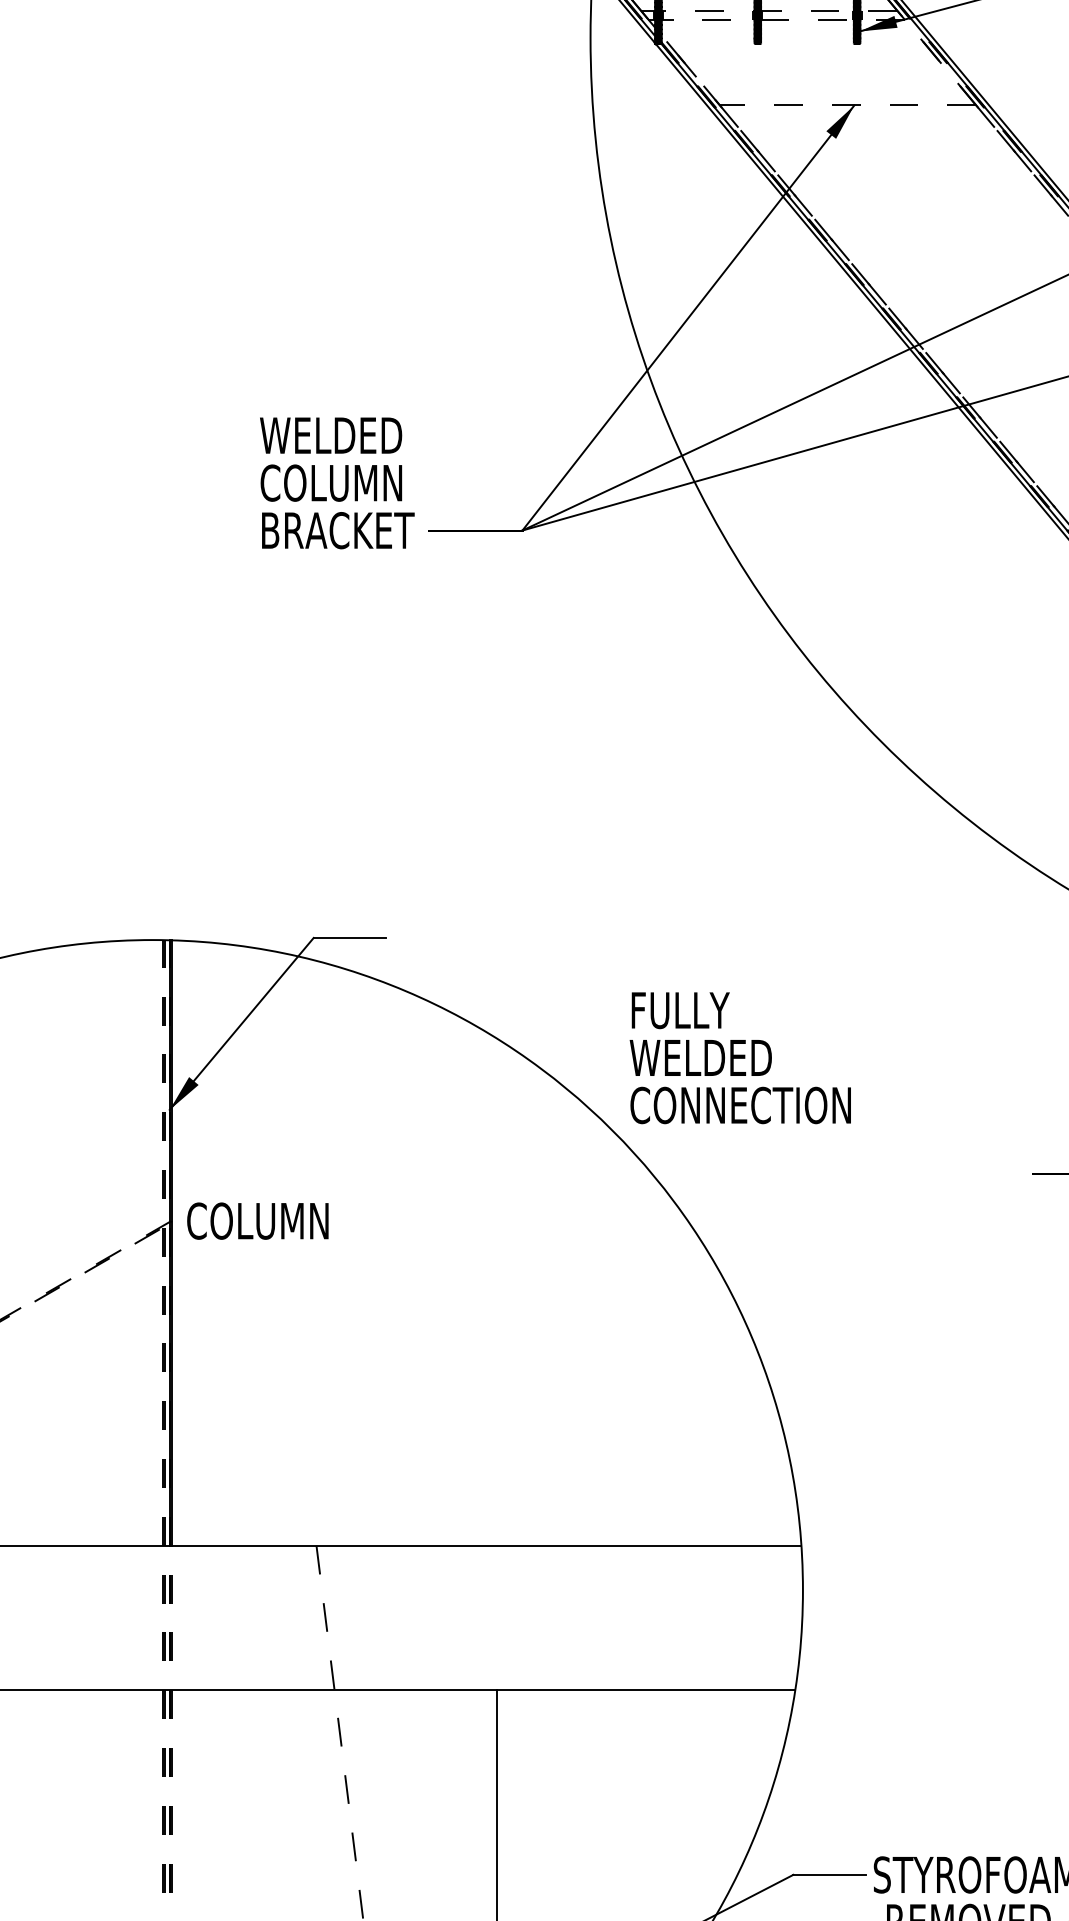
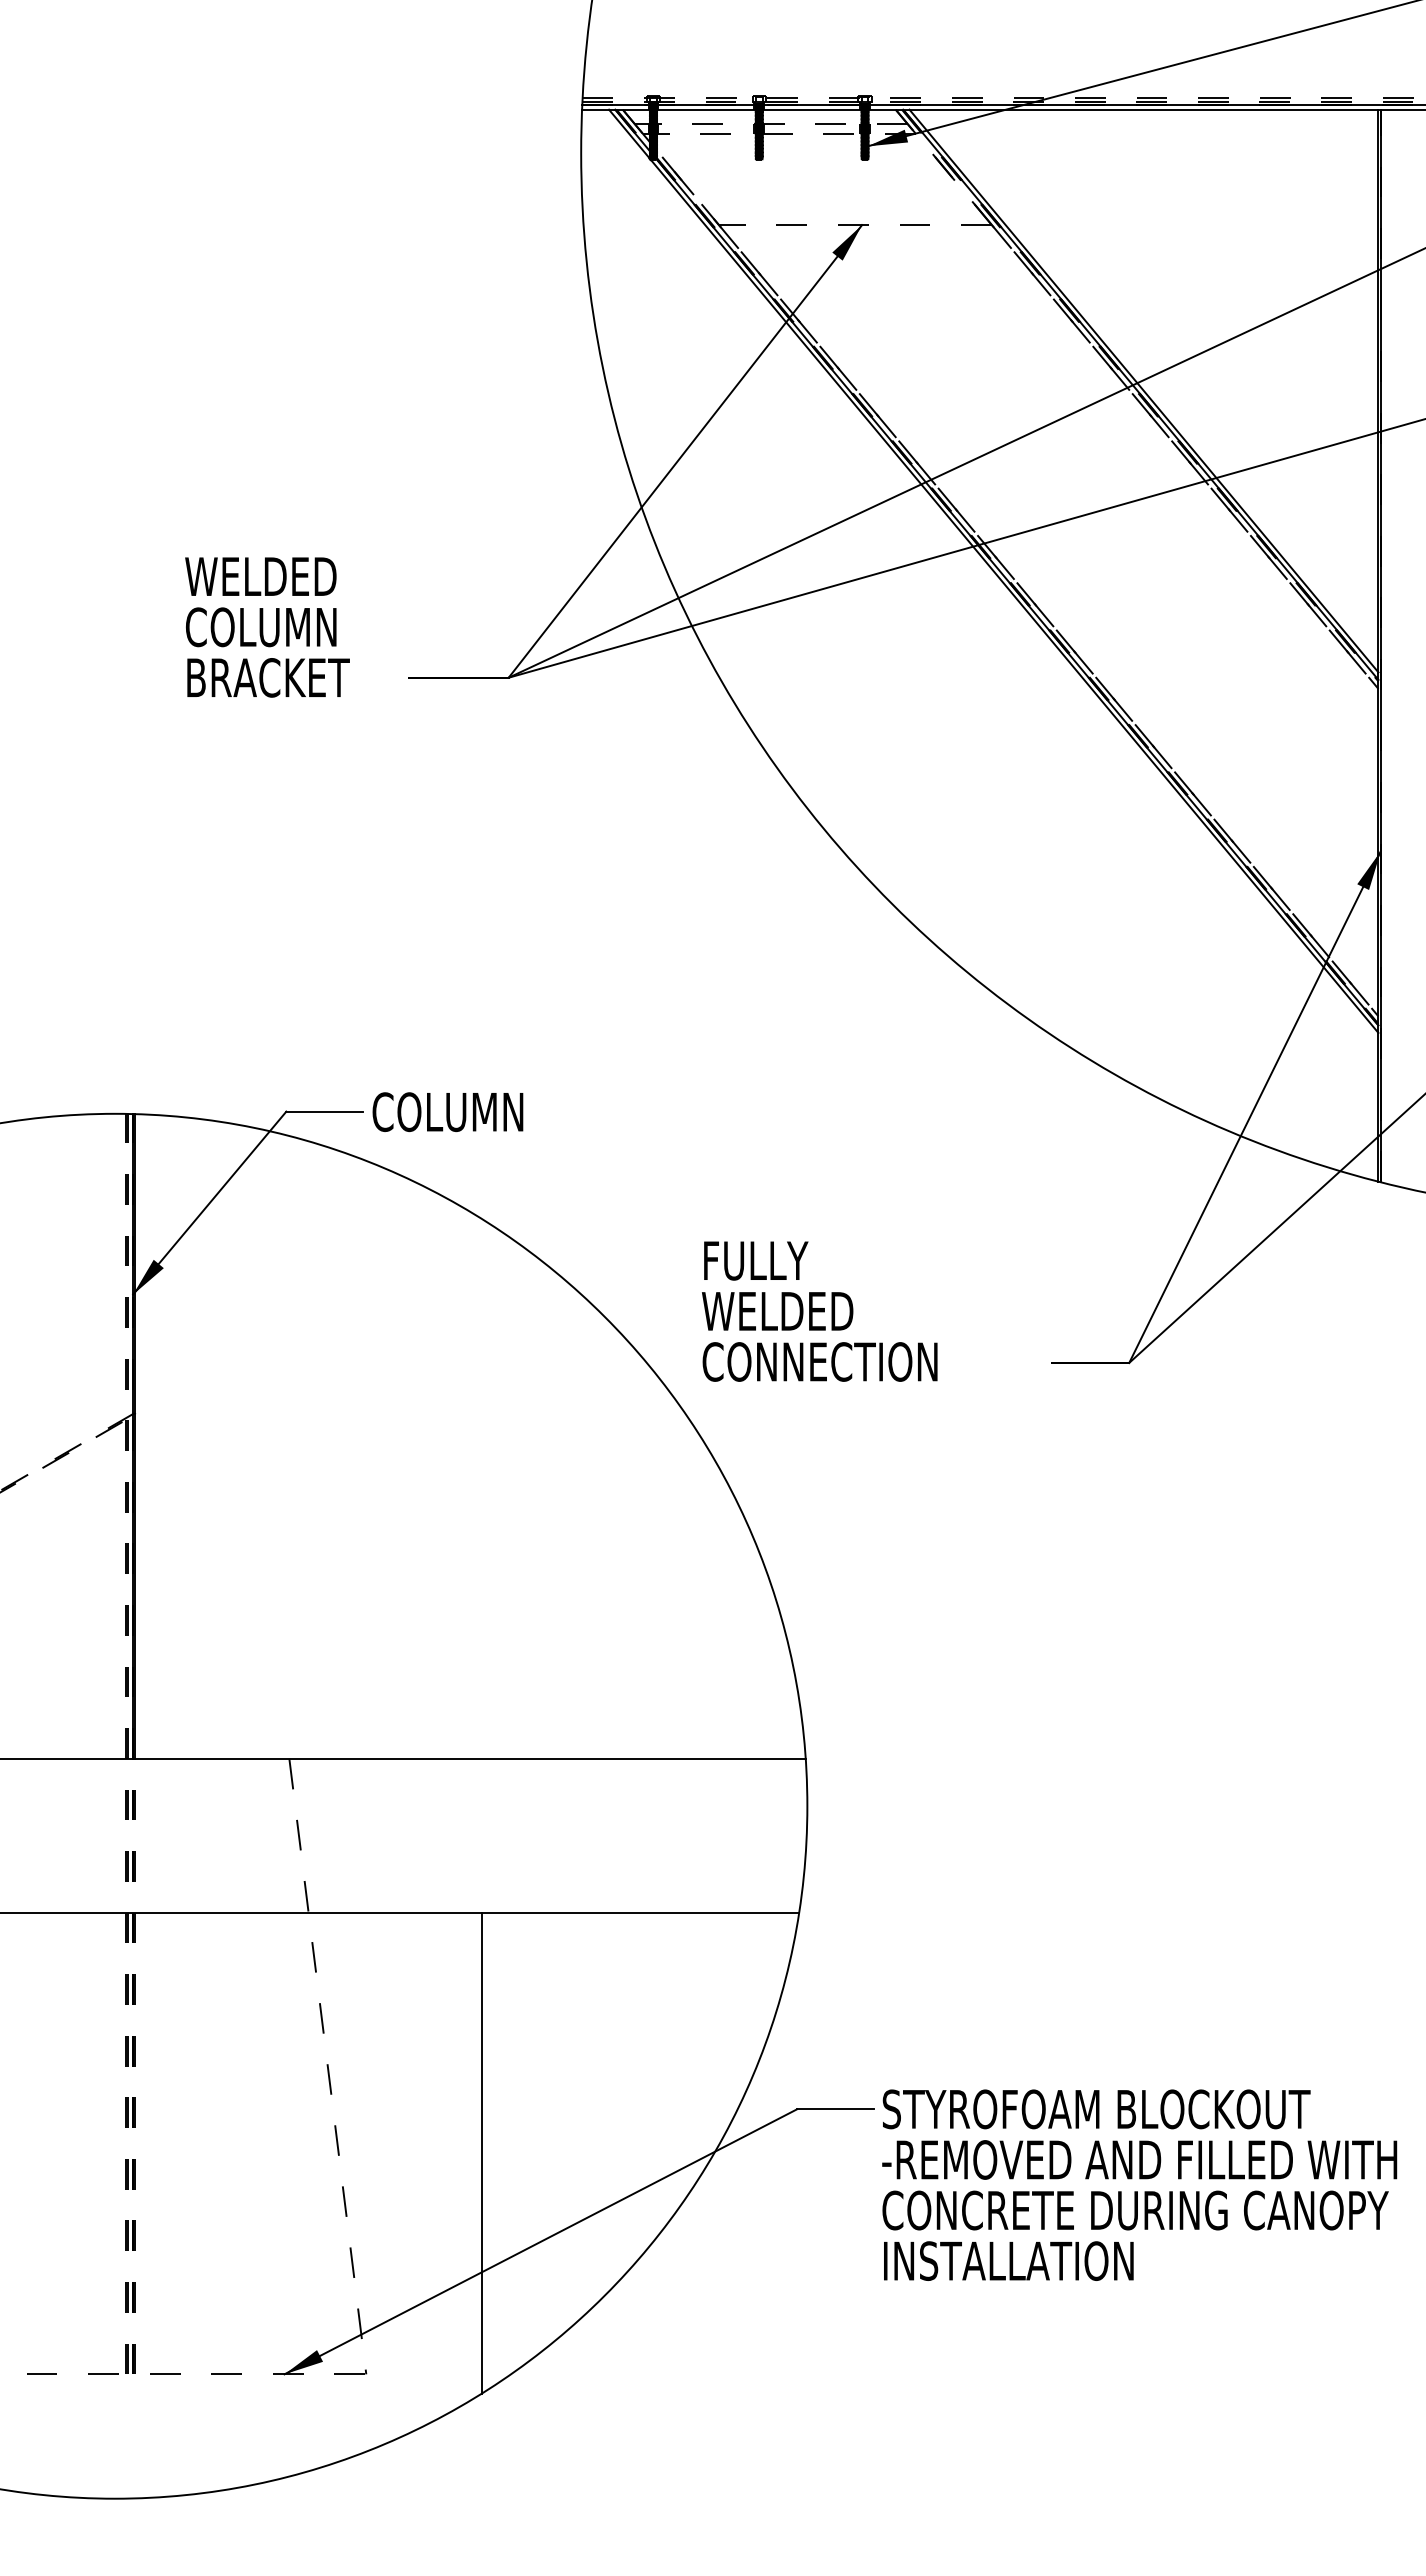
text: (337, 483) -> (267, 627), moved
text: (740, 1058) -> (819, 1311), moved
text: (257, 1221) -> (447, 1112), moved

